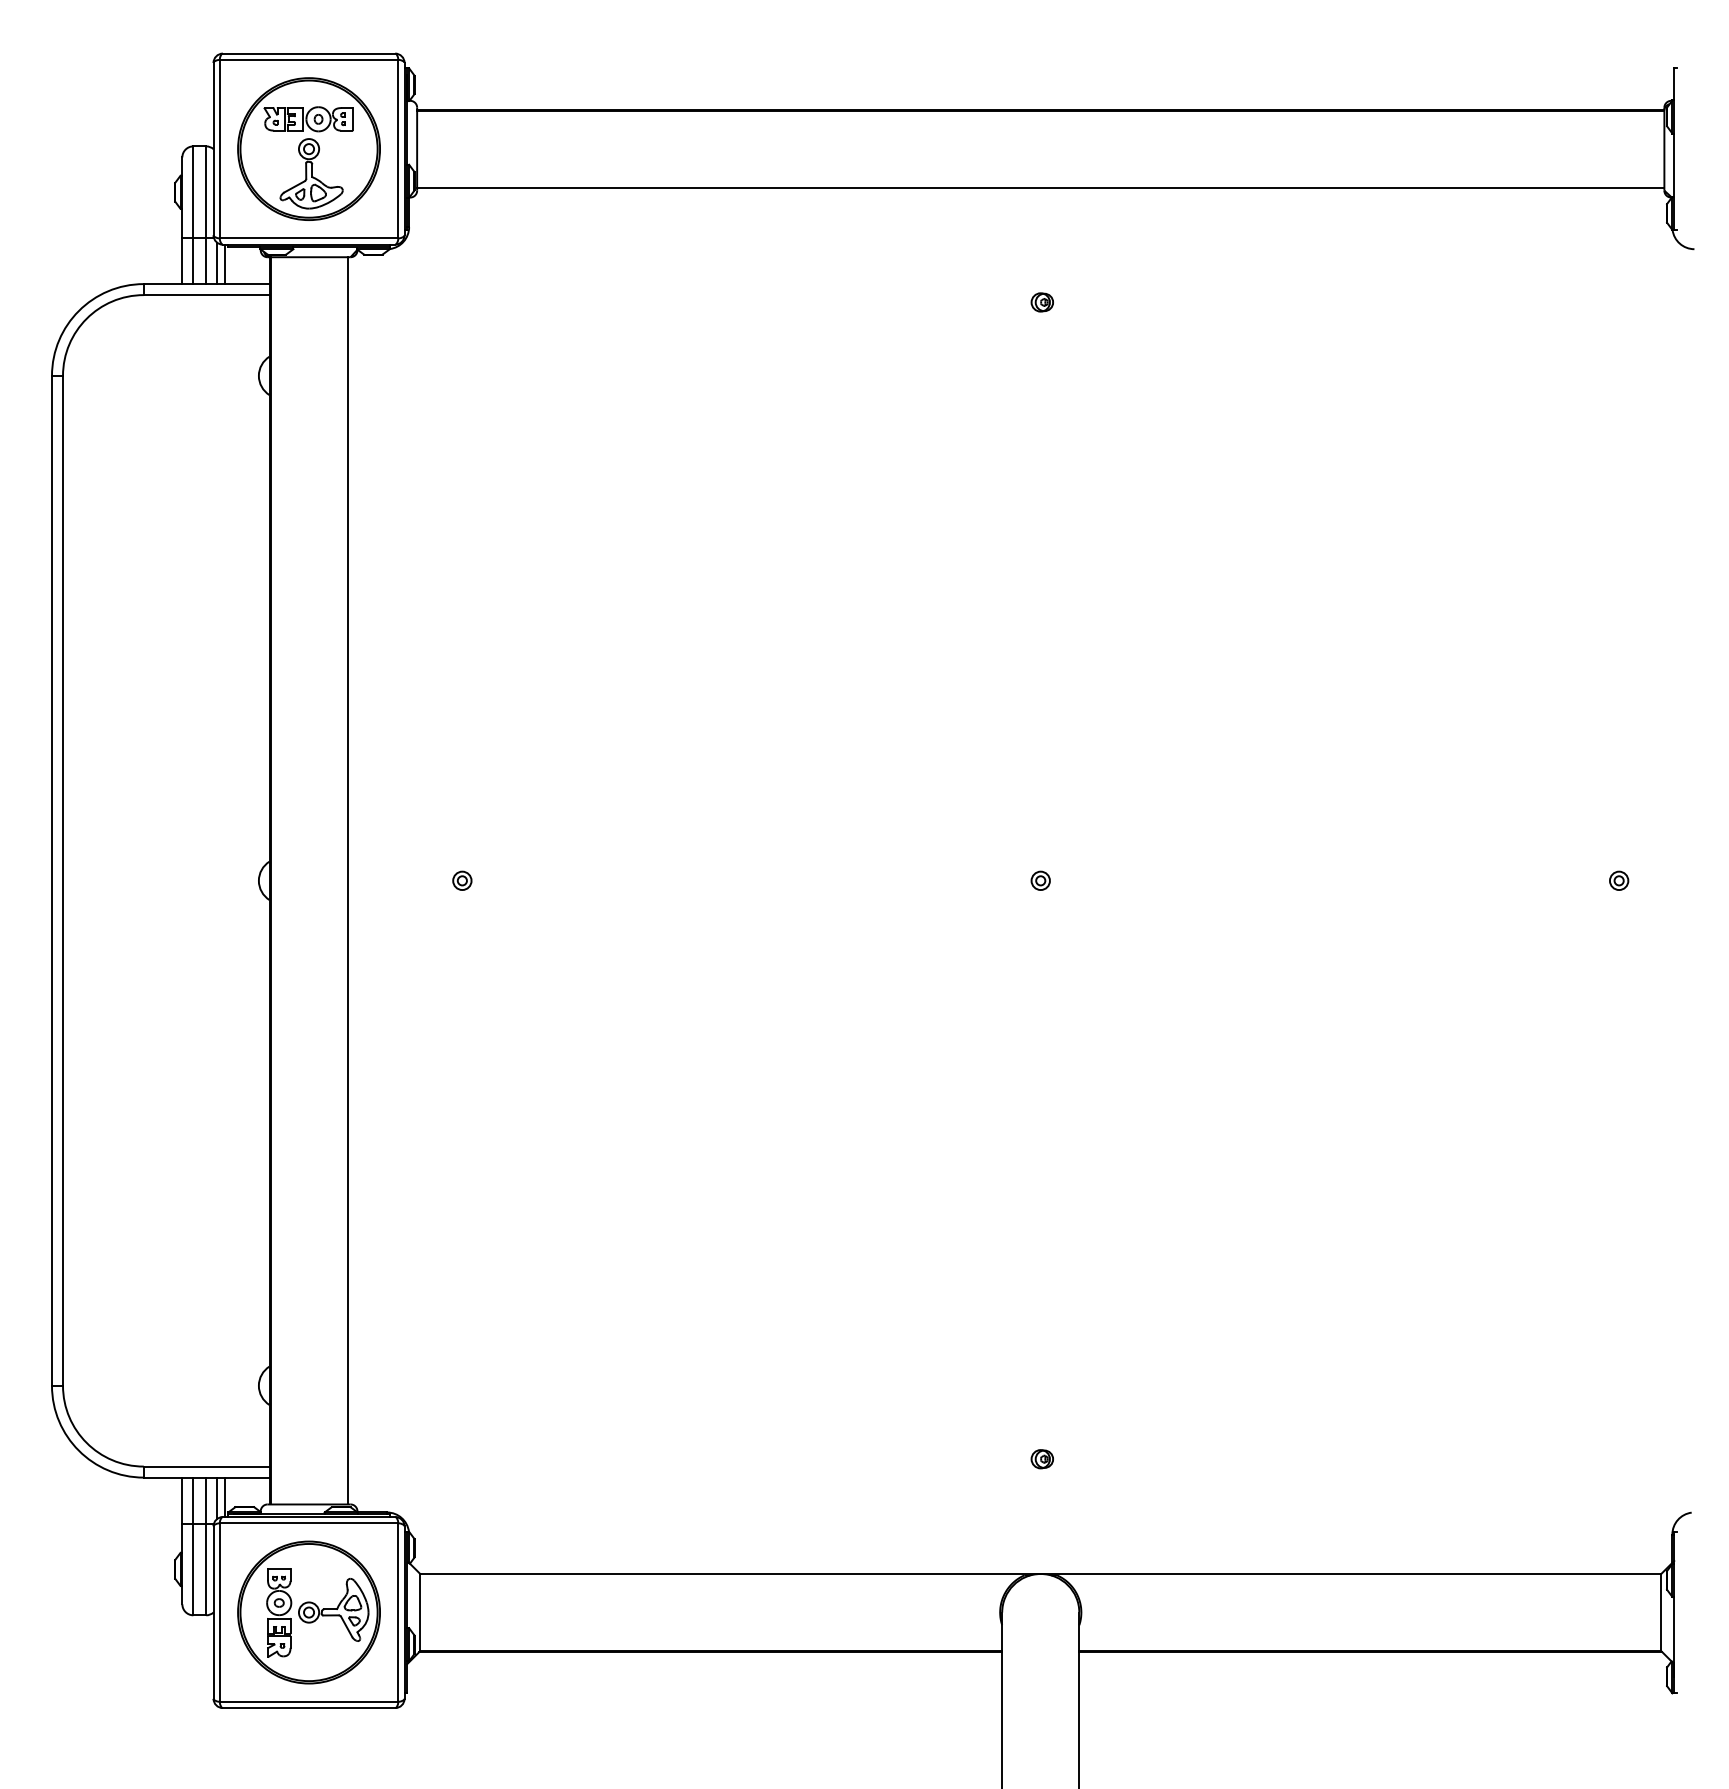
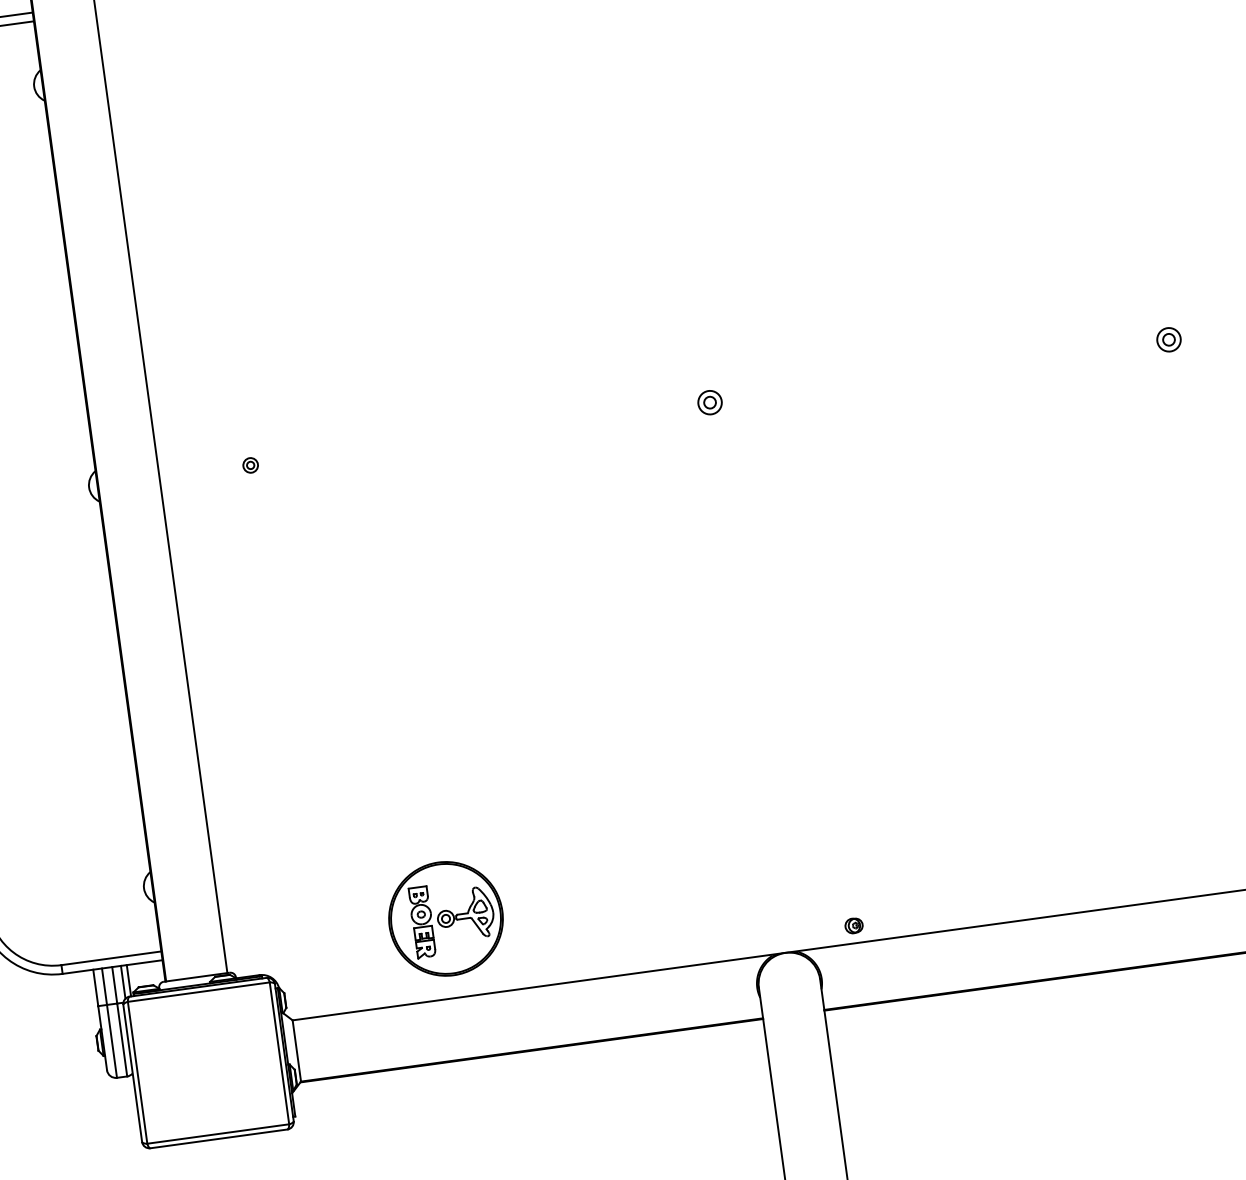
part: (1040, 880) -> (709, 402), size x1.6
part: (1619, 880) -> (1169, 339), size x1.6
part: (1041, 1459) -> (853, 926), moved
part: (308, 1612) -> (445, 918), moved

